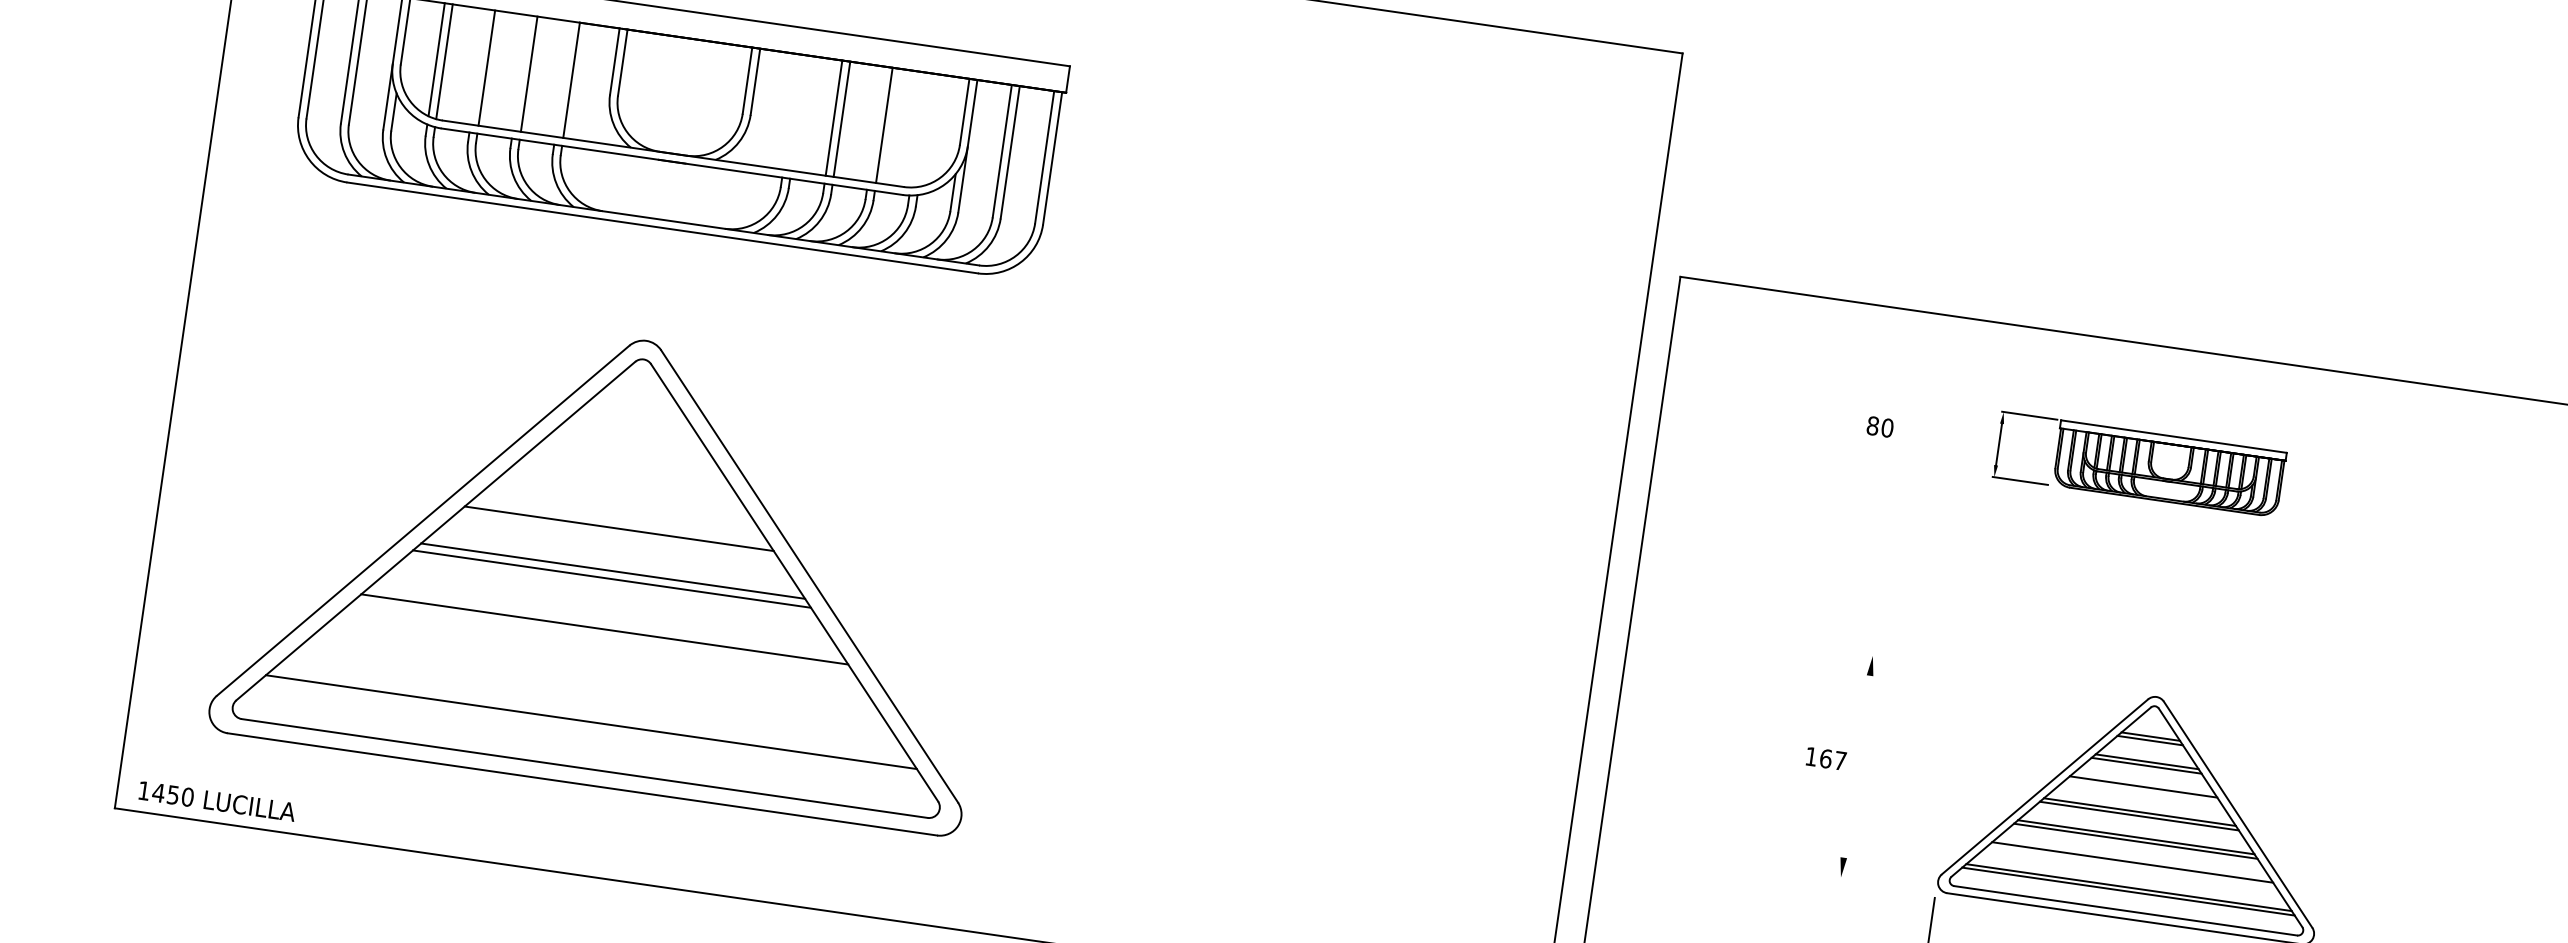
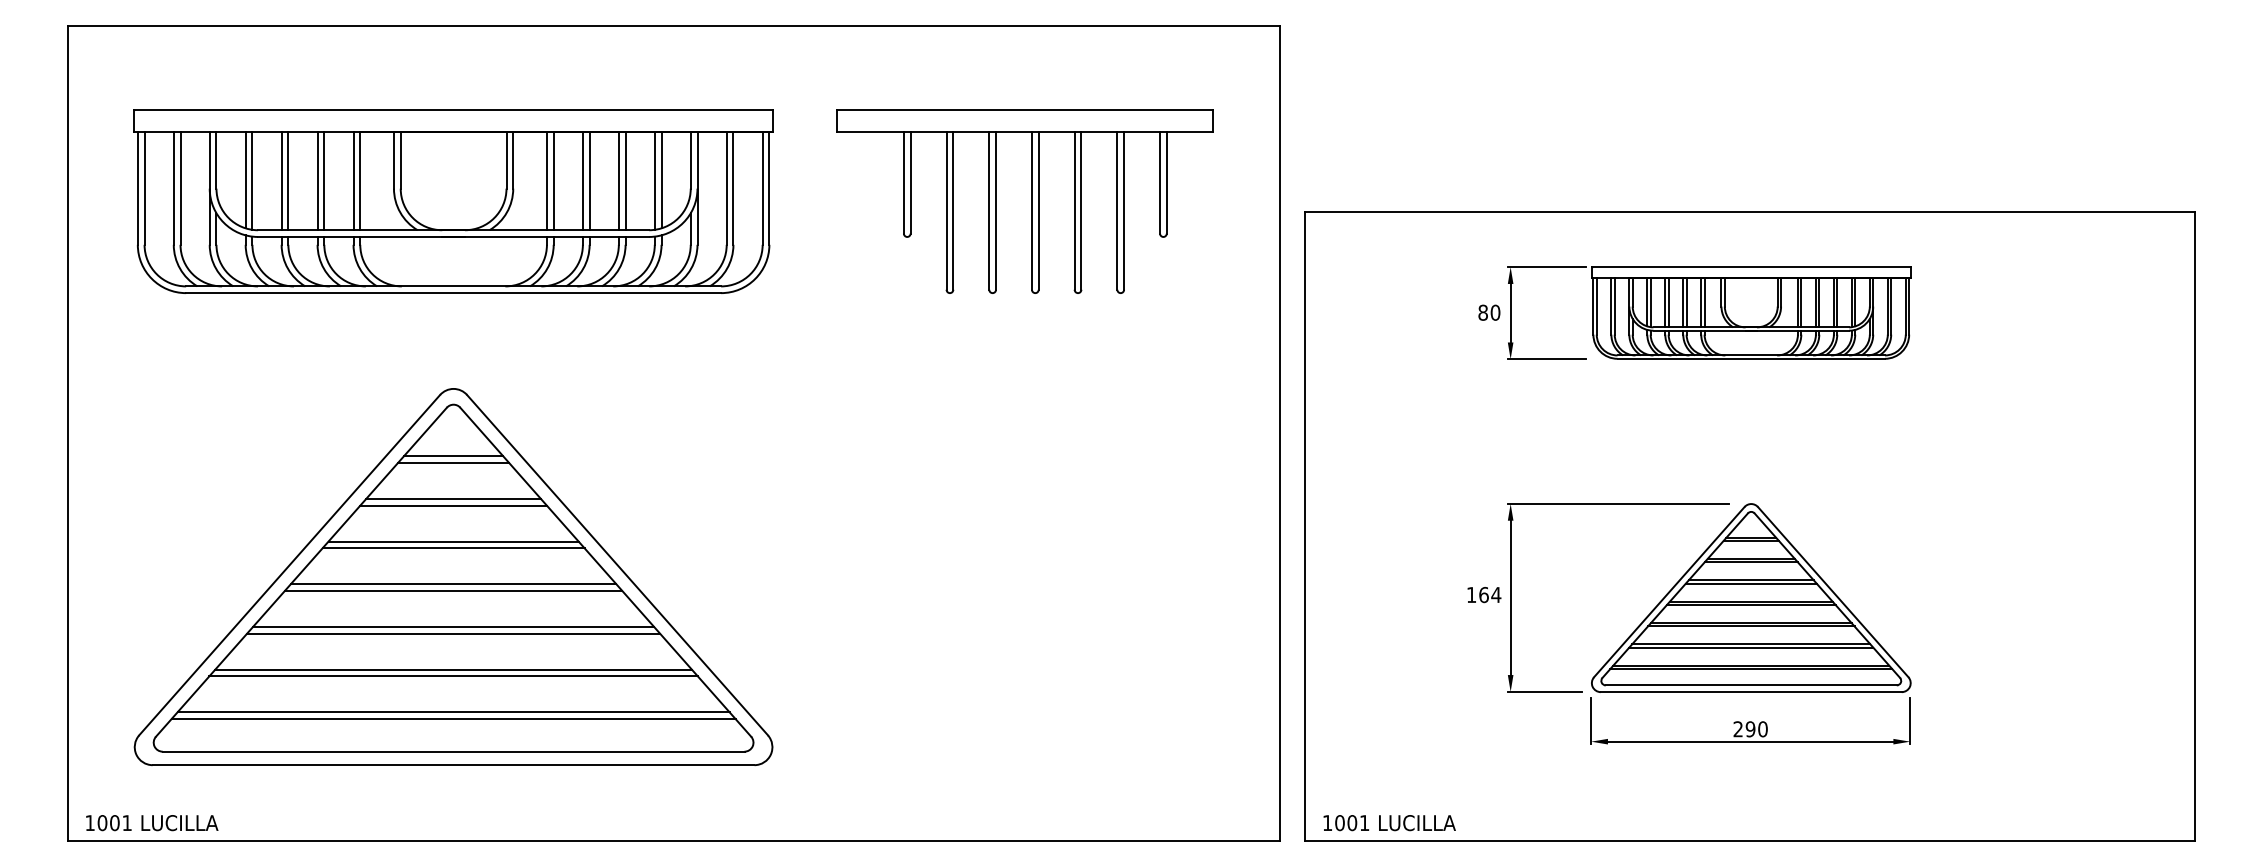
line: (478, 67) -> (281, 181), added
line: (521, 73) -> (317, 181), added
line: (563, 79) -> (353, 181), added
line: (791, 112) -> (546, 181), added
line: (799, 113) -> (553, 181), added
line: (875, 124) -> (618, 181), added
line: (918, 129) -> (654, 180), added
line: (926, 130) -> (661, 180), added
part: (1359, 218) -> (1031, 201), added
line: (634, 420) -> (453, 456), added
line: (633, 427) -> (453, 462), added
part: (2139, 464) -> (1709, 312), size x1.67
line: (627, 470) -> (453, 498), added
line: (626, 478) -> (453, 505), added
line: (620, 520) -> (453, 541), added
line: (605, 620) -> (453, 626), added
line: (598, 671) -> (453, 669), added
line: (2000, 673) -> (1618, 503), added
line: (597, 679) -> (453, 676), added
line: (590, 730) -> (453, 719), added
text: (1840, 760) -> (1496, 594), 167 -> 164
line: (1856, 766) -> (1510, 597), added
line: (2142, 790) -> (1750, 583), added
text: (172, 795) -> (114, 823), 1450 -> 1001
line: (2132, 866) -> (1751, 647), added
line: (1882, 883) -> (1545, 691), added

